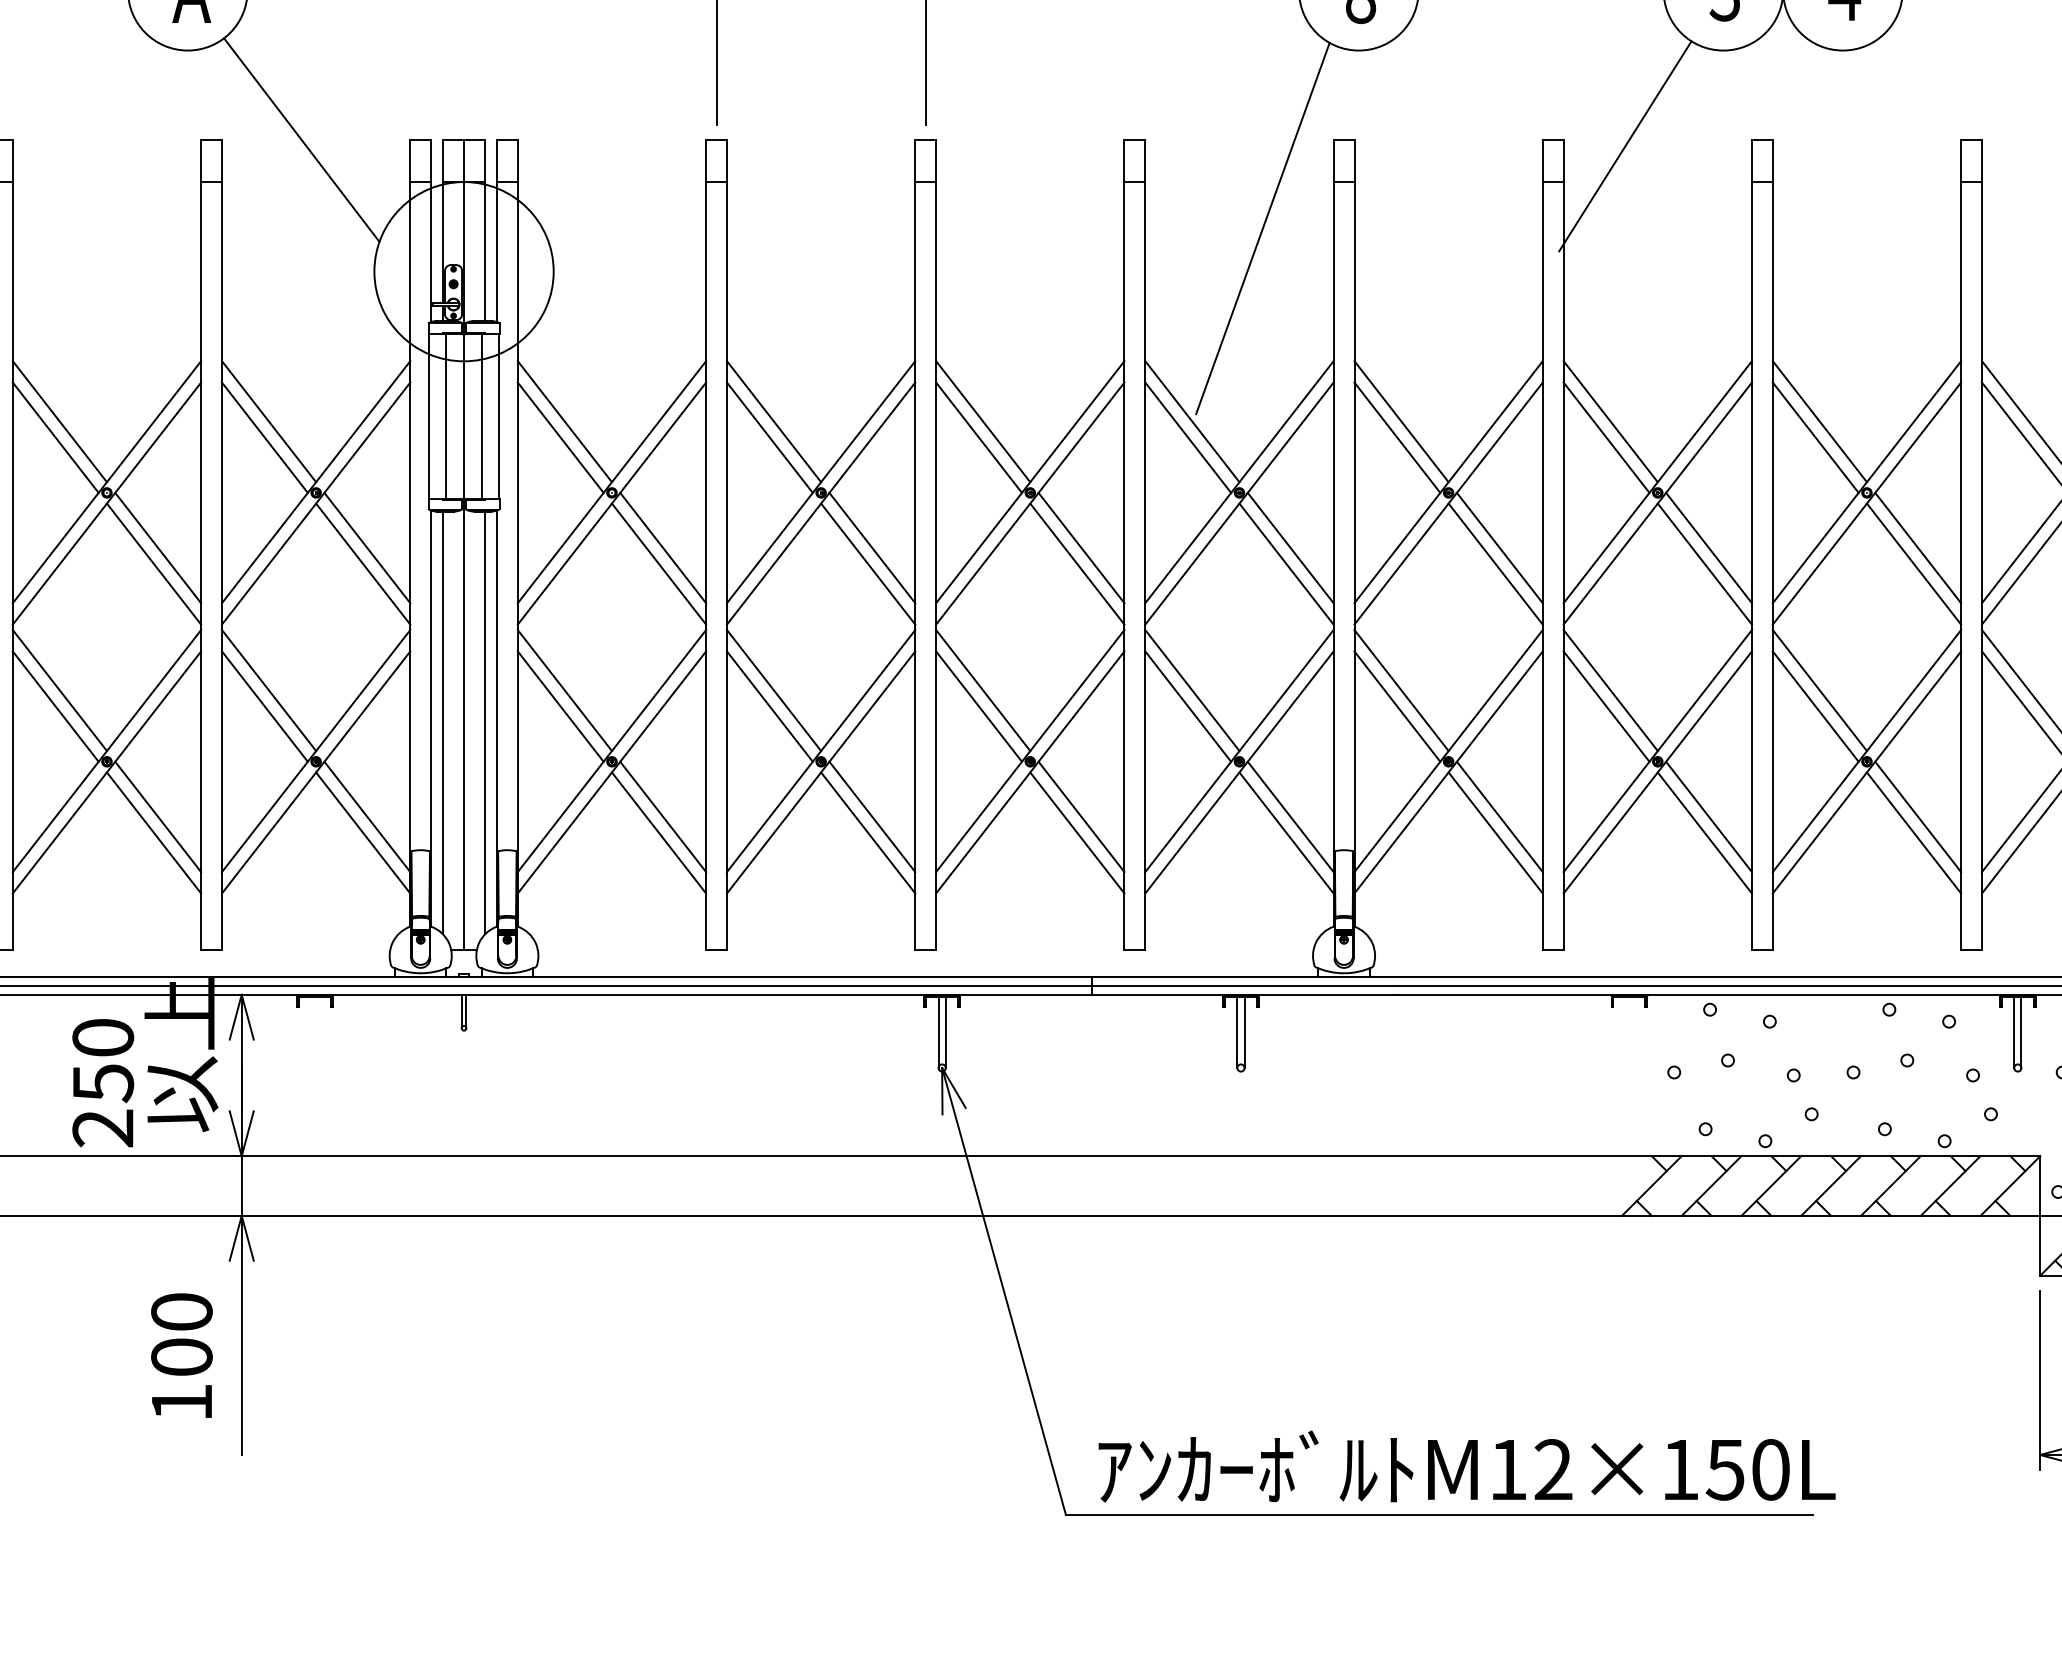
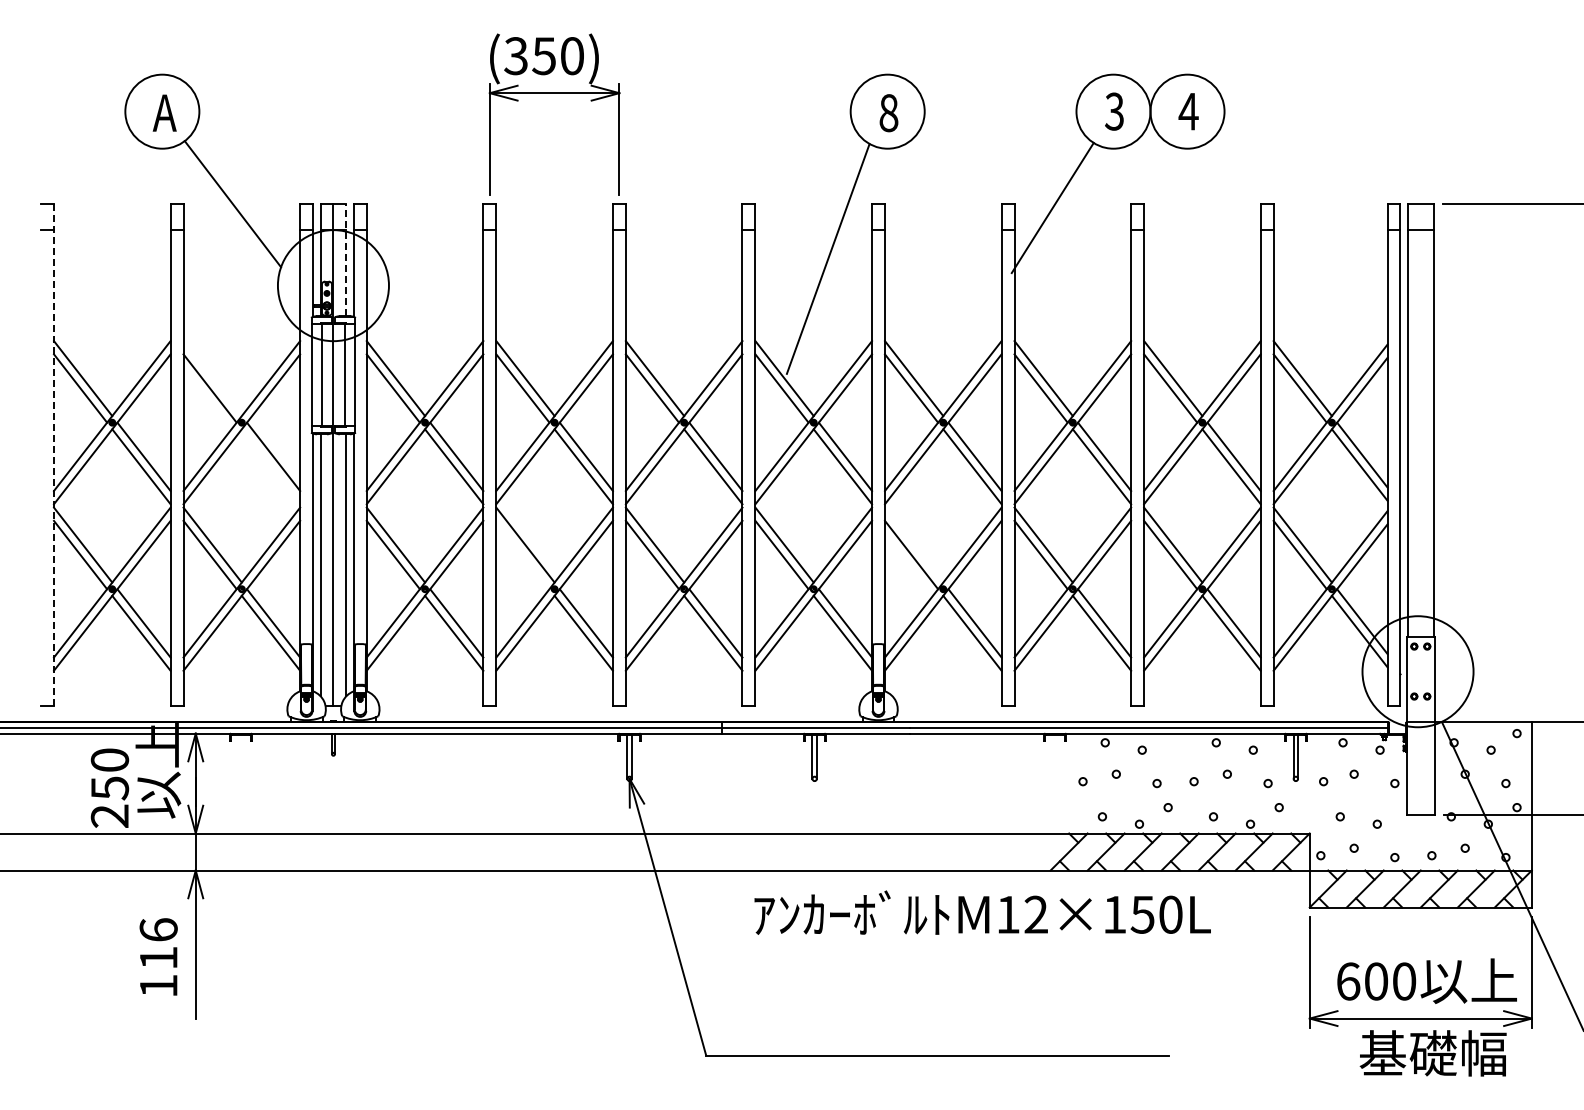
line: (485, 231) -> (346, 260), solid -> dashed
line: (268, 421) -> (212, 378), removed
line: (12, 545) -> (53, 455), solid -> dashed
line: (362, 563) -> (270, 466), removed
line: (1402, 689) -> (914, 544), removed
line: (769, 705) -> (522, 554), removed
text: (181, 1333) -> (158, 943), 100 -> 116
text: (1466, 1466) -> (982, 912), moved

